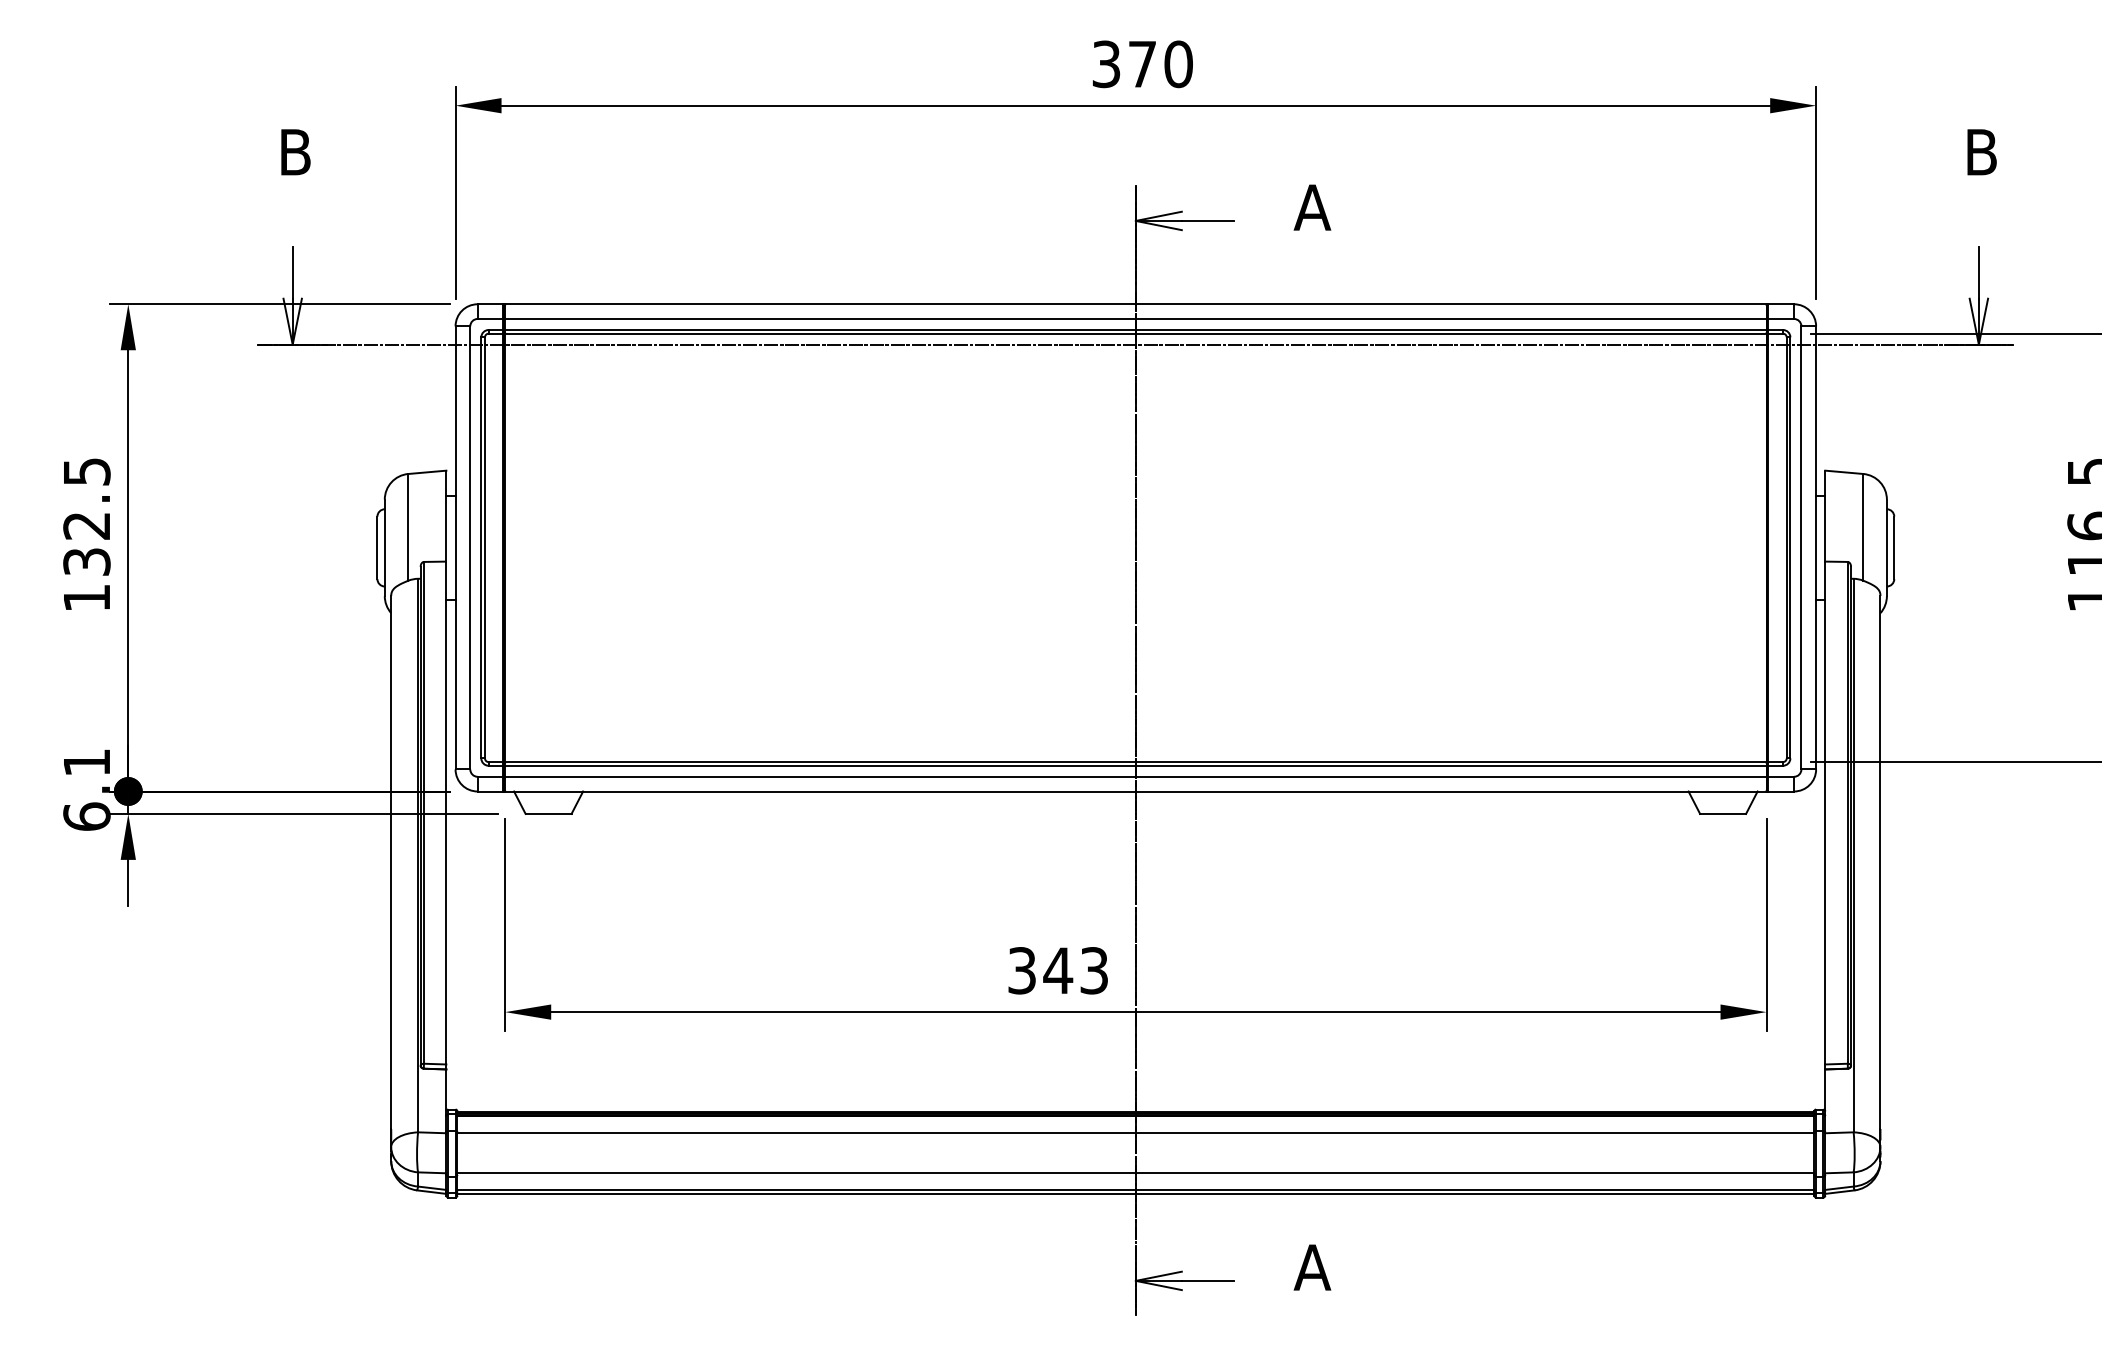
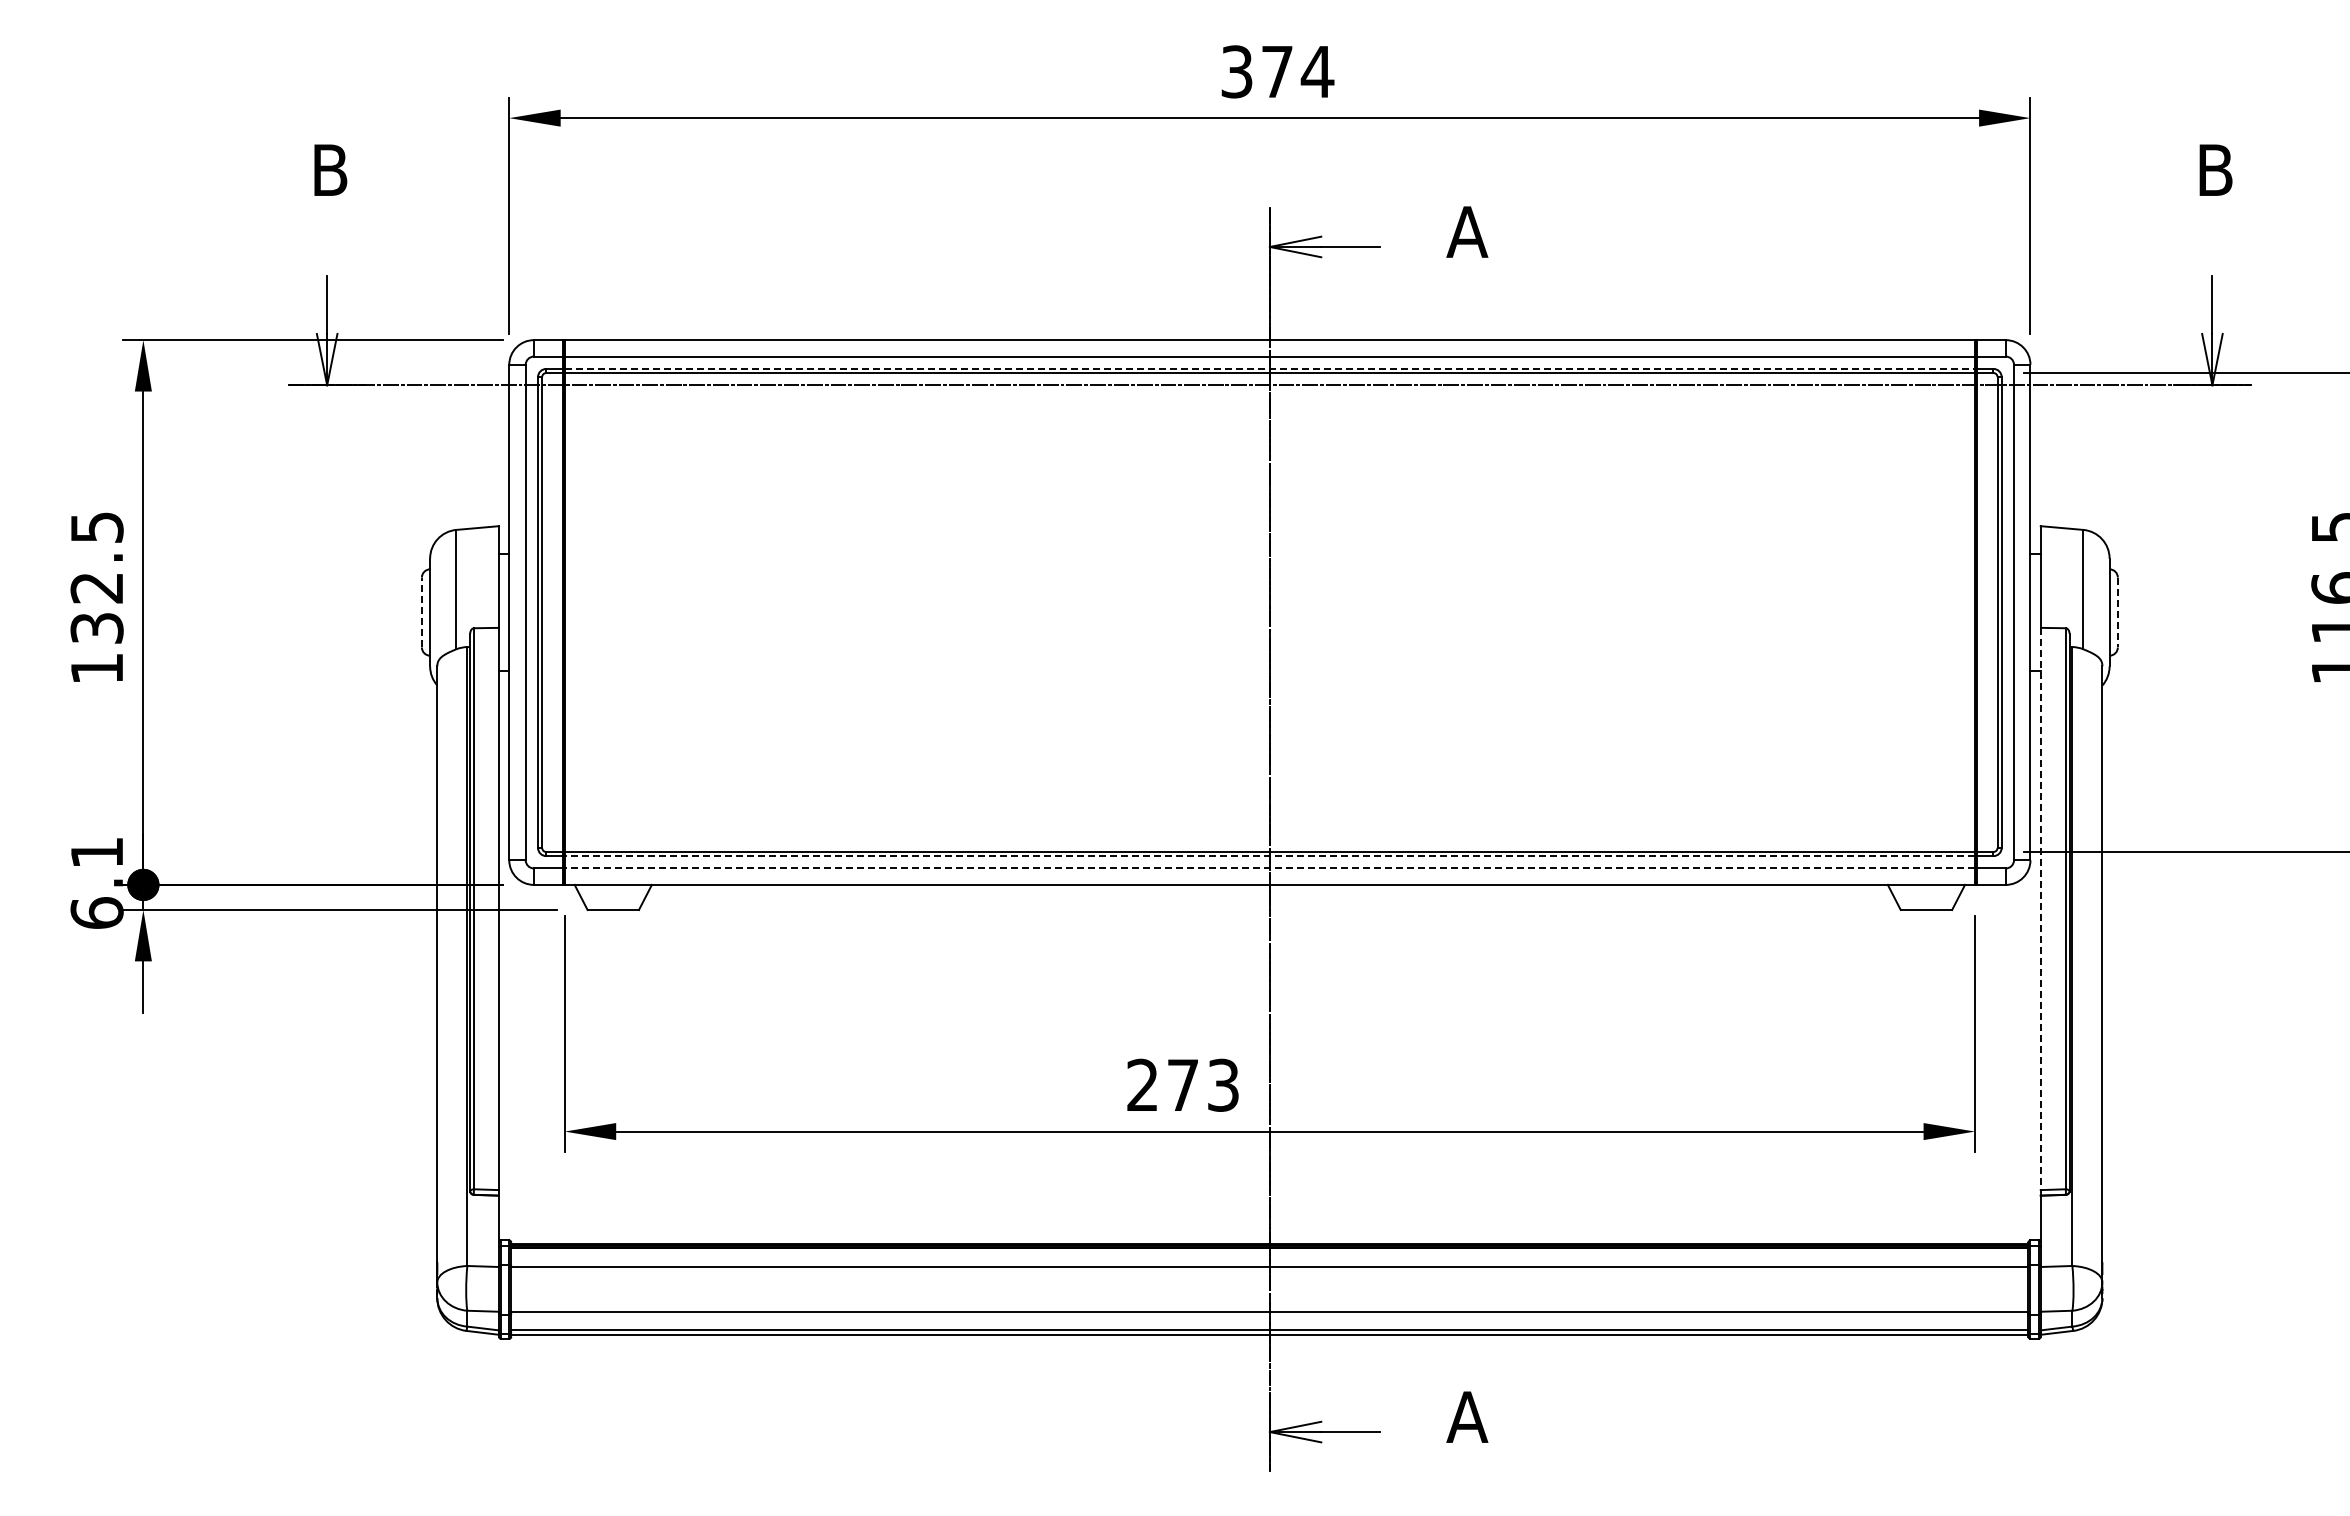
text: (1178, 63) -> (1317, 71), 370 -> 374
line: (1136, 329) -> (1270, 368), solid -> dashed
line: (377, 547) -> (421, 612), solid -> dashed
line: (1893, 547) -> (2117, 612), solid -> dashed
line: (1135, 766) -> (1269, 856), solid -> dashed
line: (1135, 776) -> (1269, 868), solid -> dashed
line: (1825, 813) -> (2040, 909), solid -> dashed
text: (1040, 970) -> (1163, 1085), 343 -> 273

